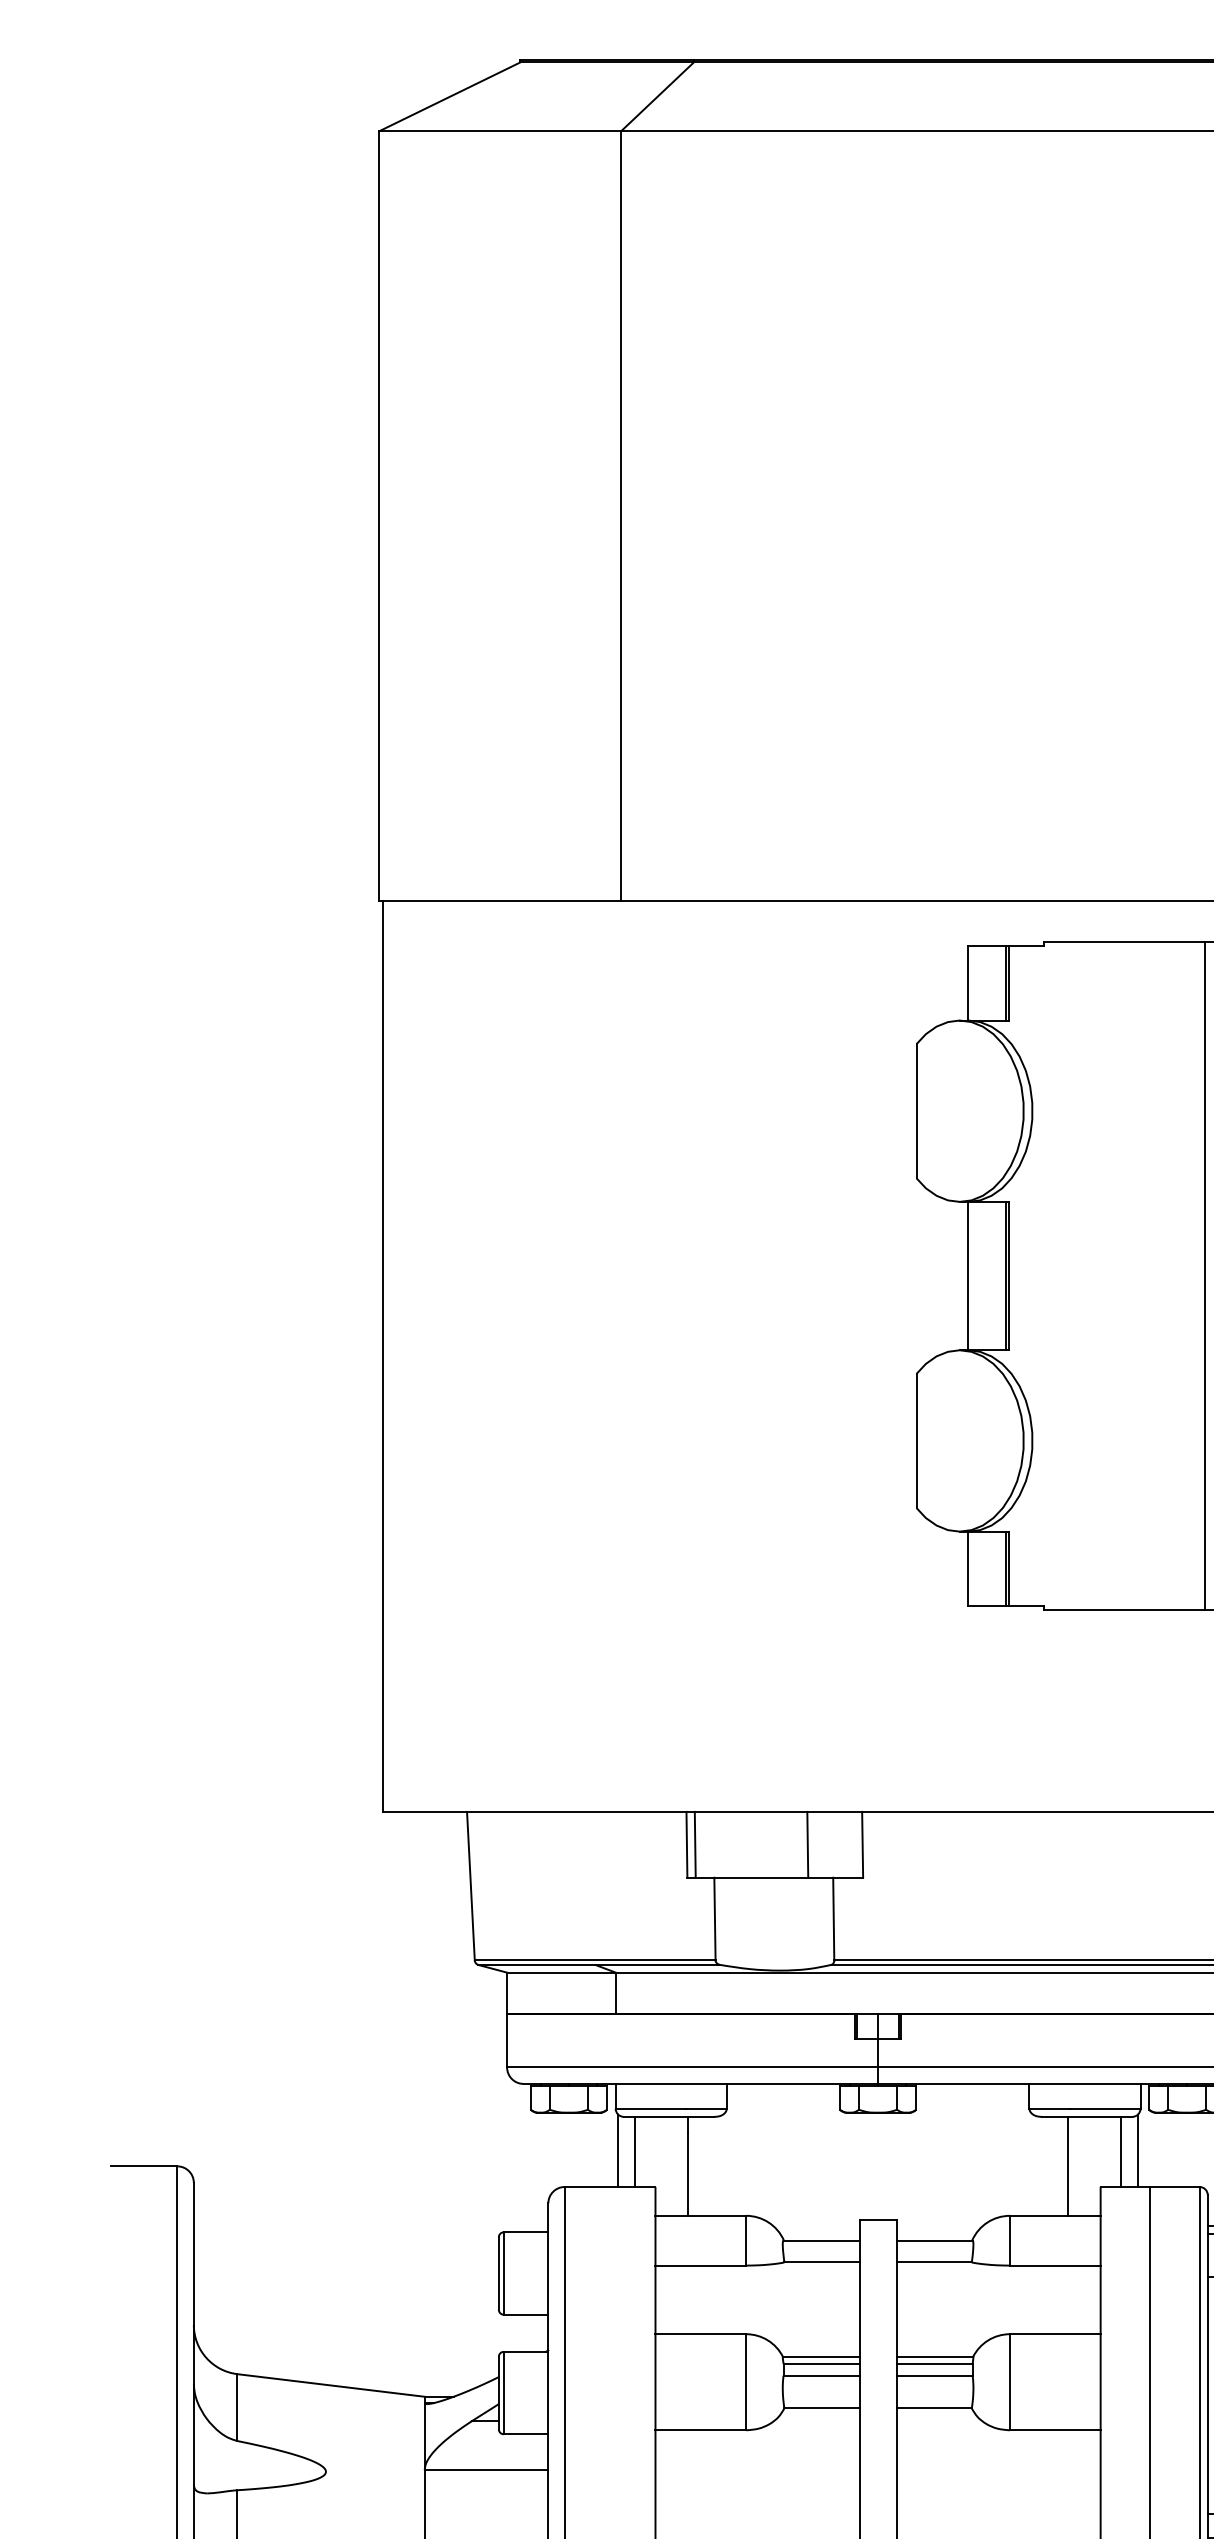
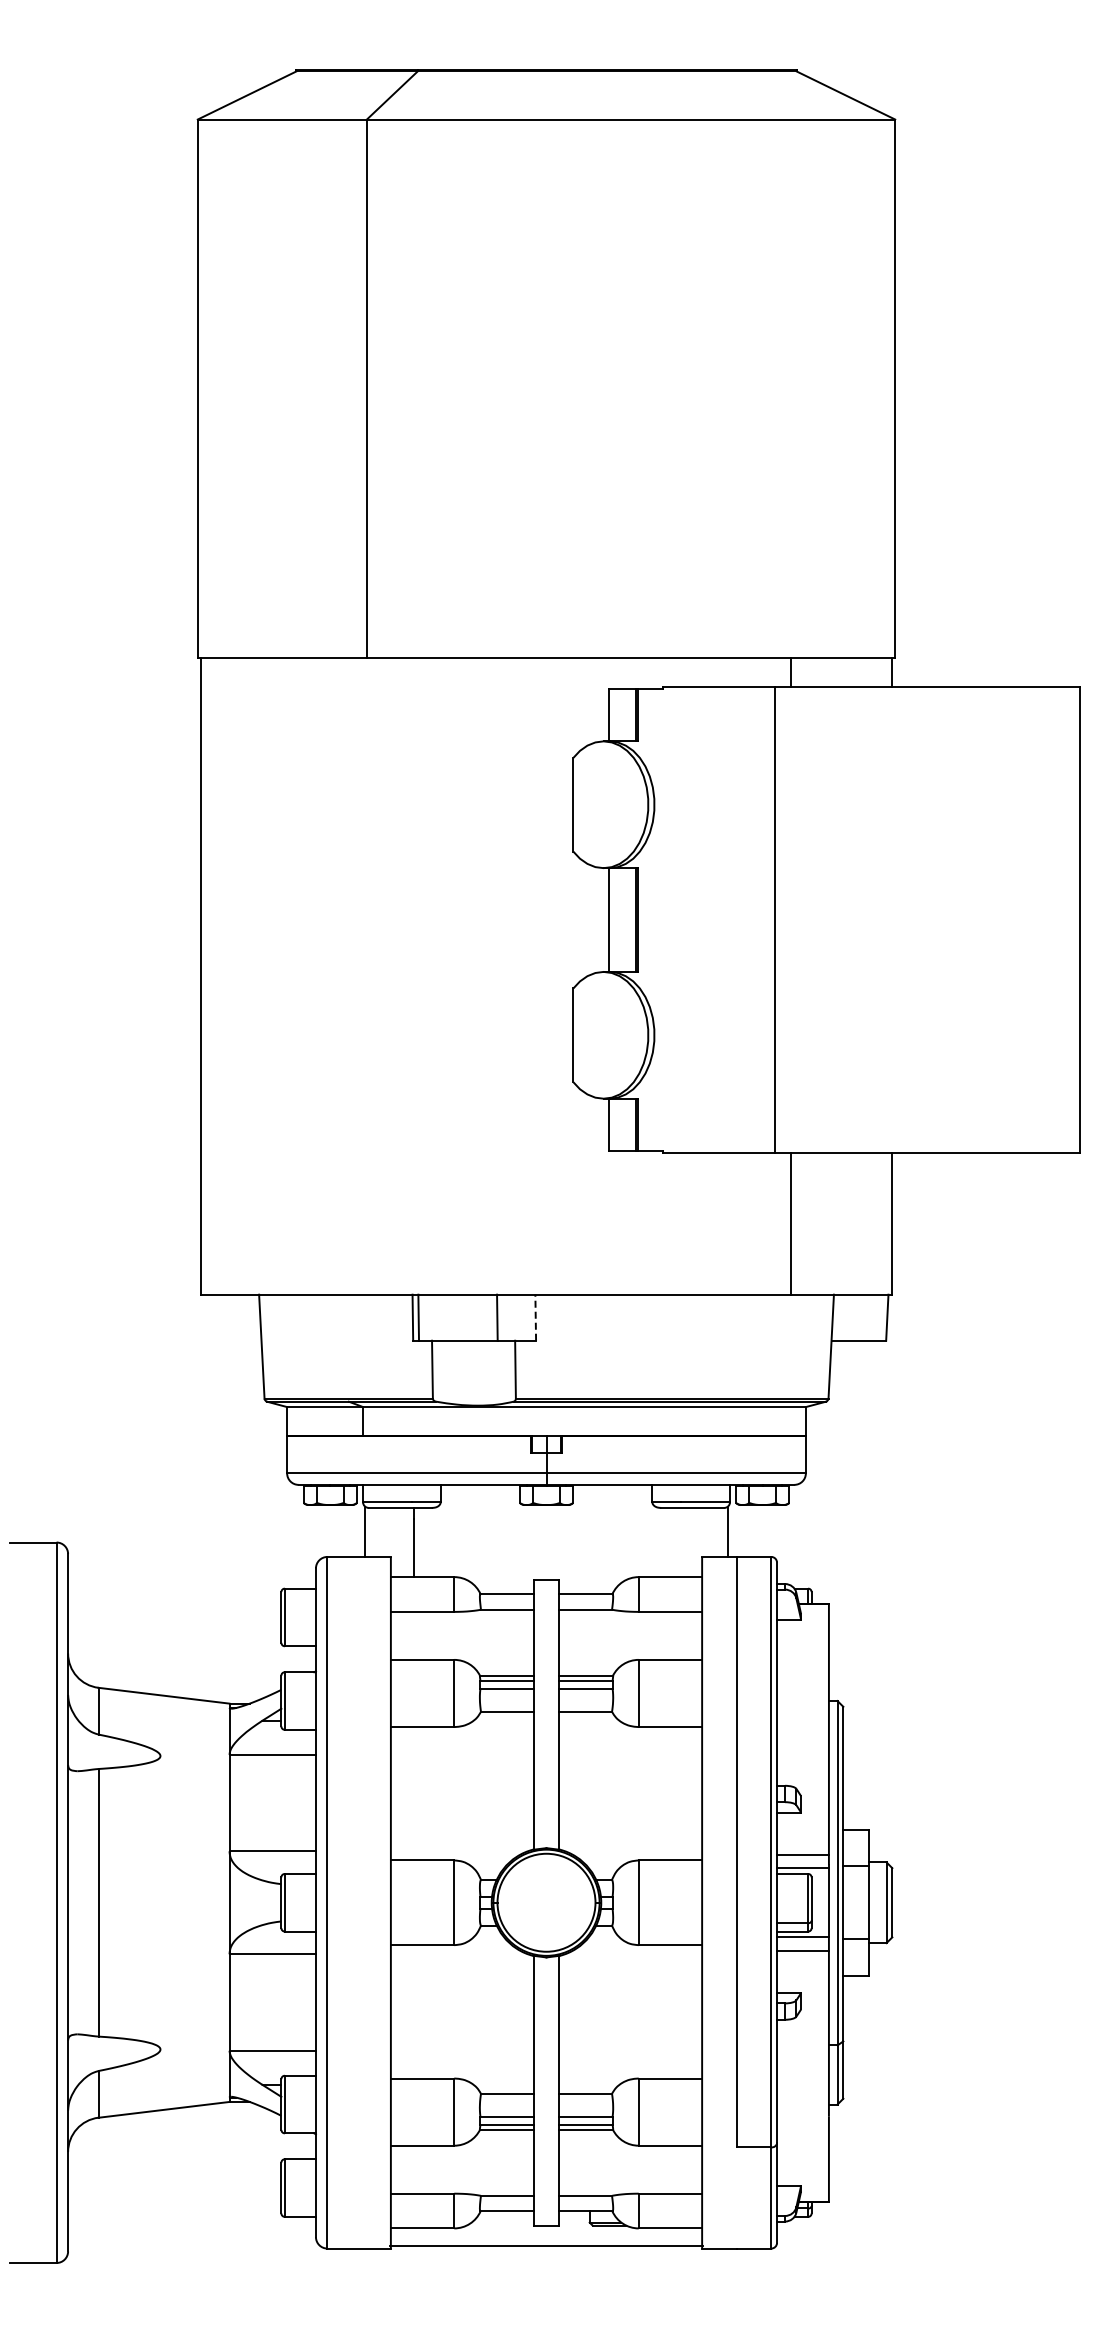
line: (862, 1844) -> (535, 1317), solid -> dashed
line: (634, 2150) -> (376, 1531), removed
line: (1121, 2150) -> (716, 1531), removed
line: (1068, 2166) -> (679, 1542), removed

